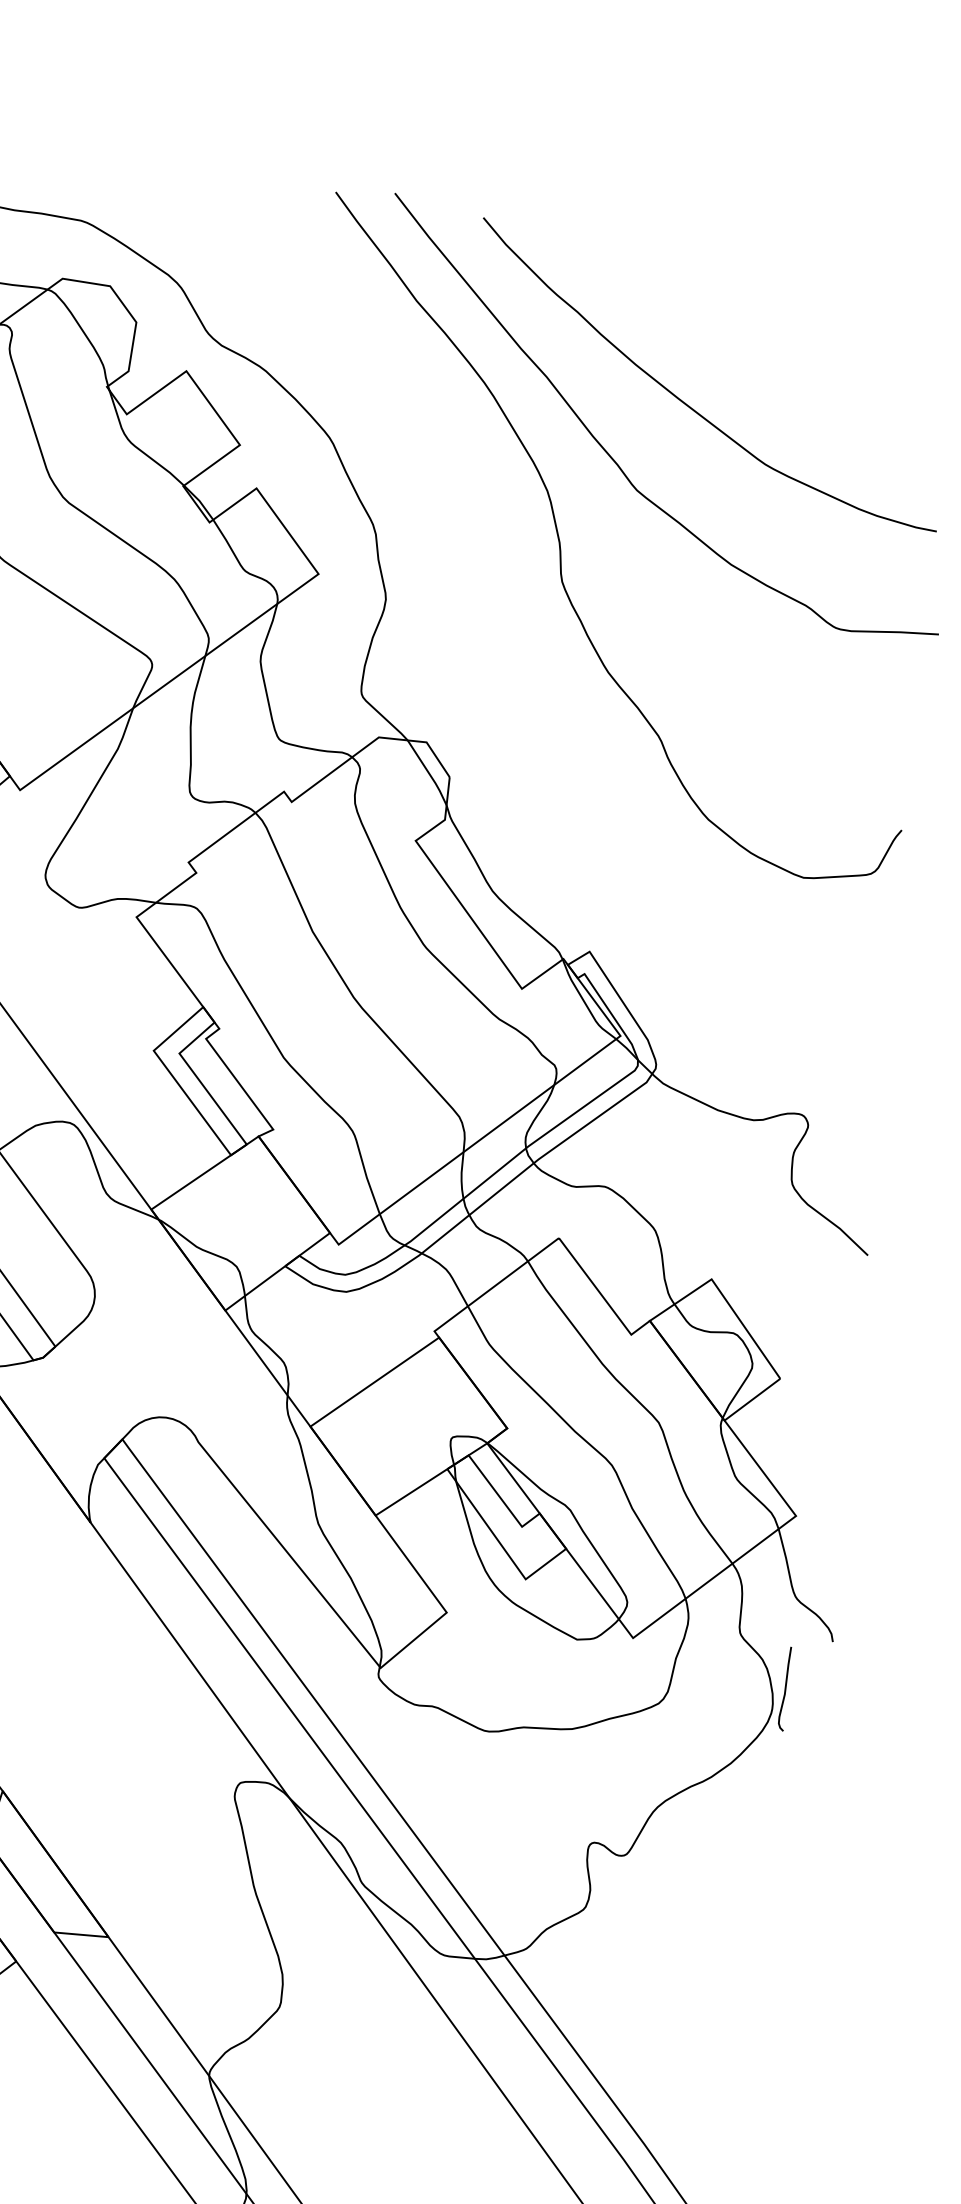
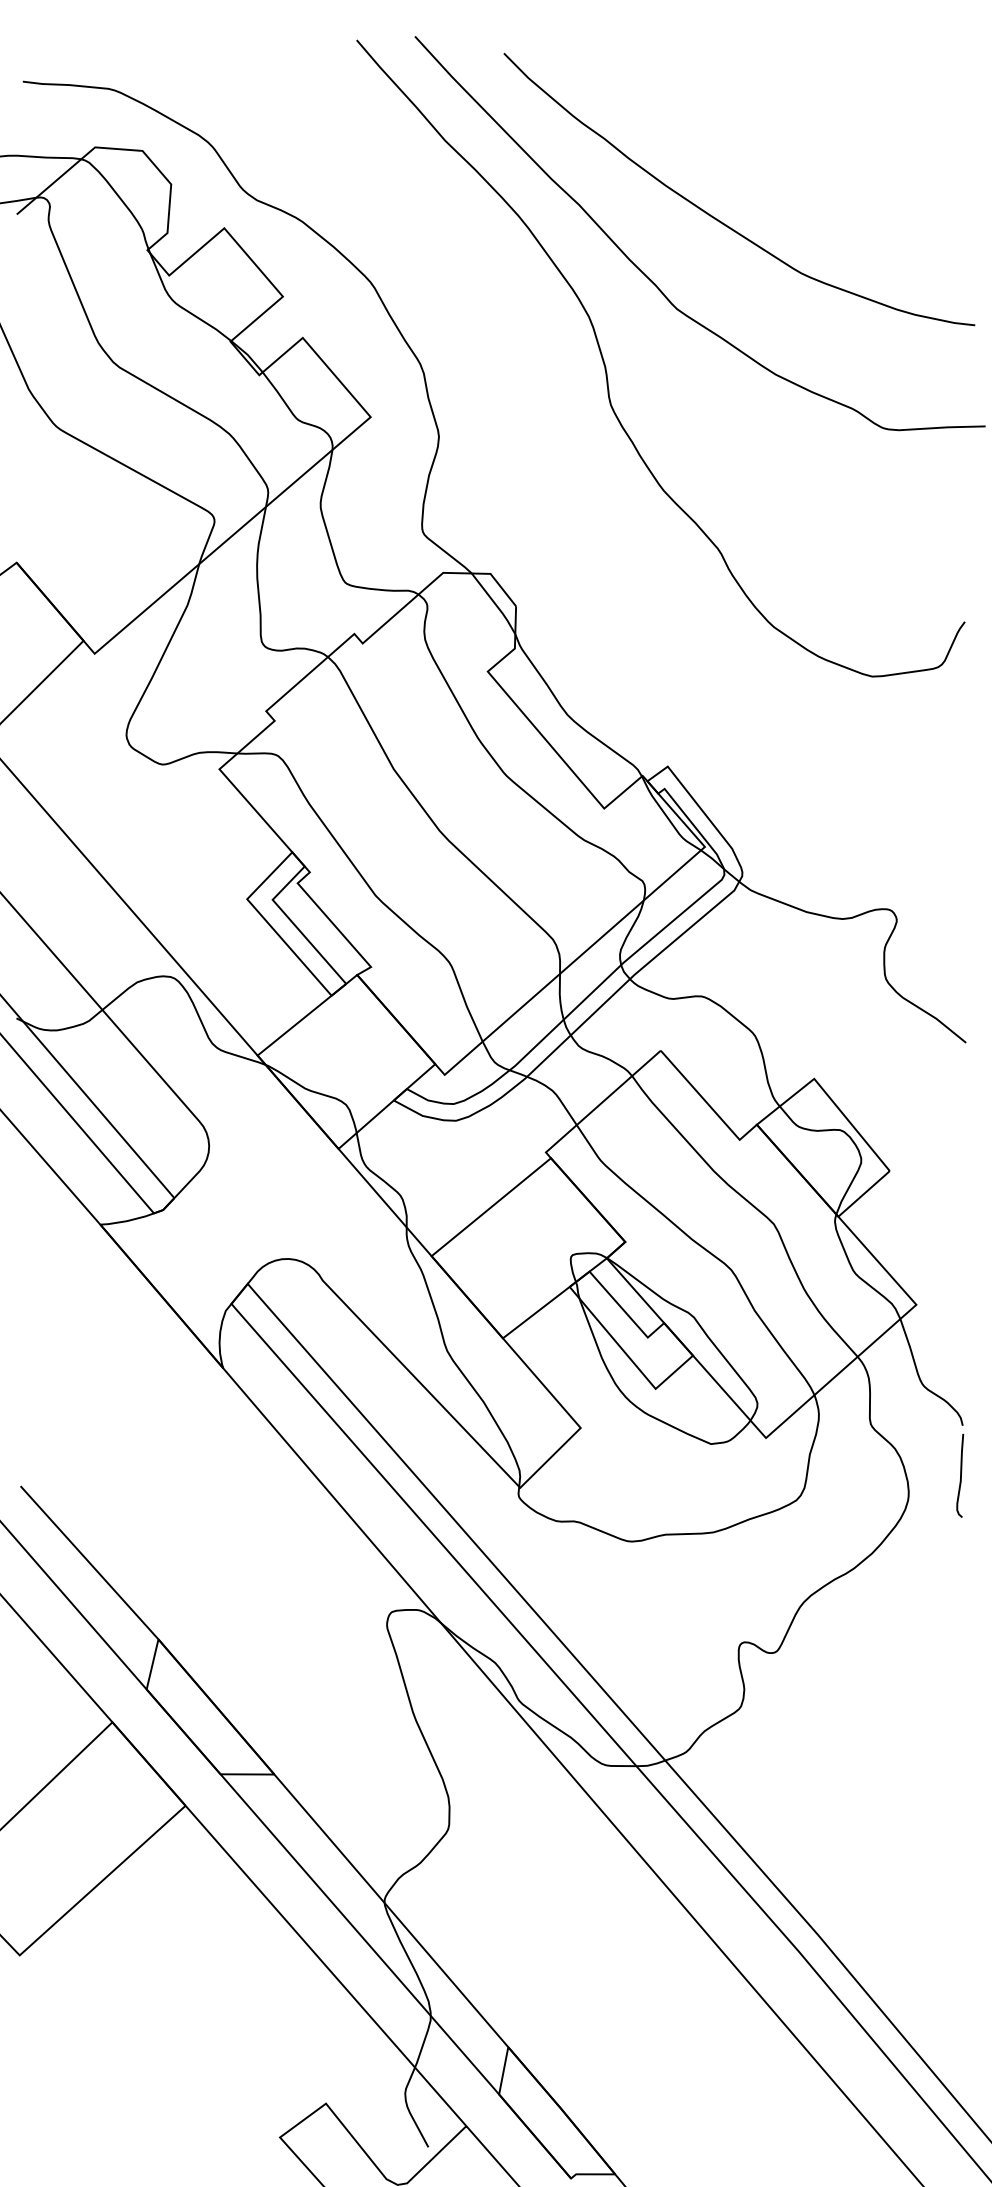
curve: (785, 1688) -> (960, 1475), moved

